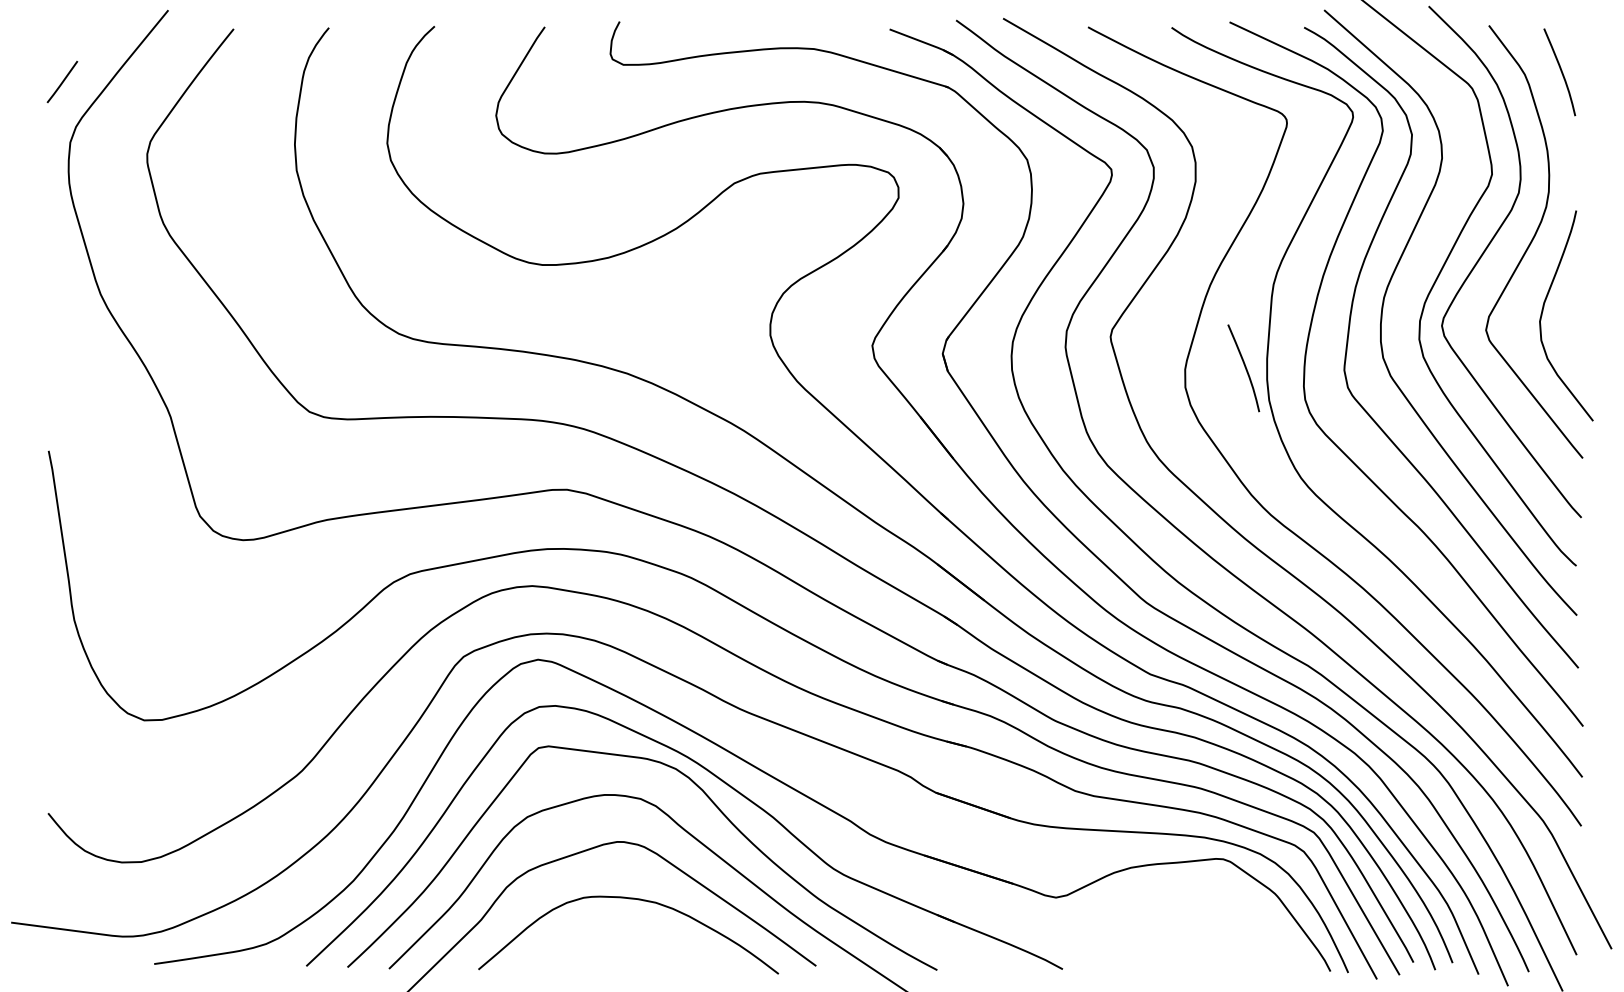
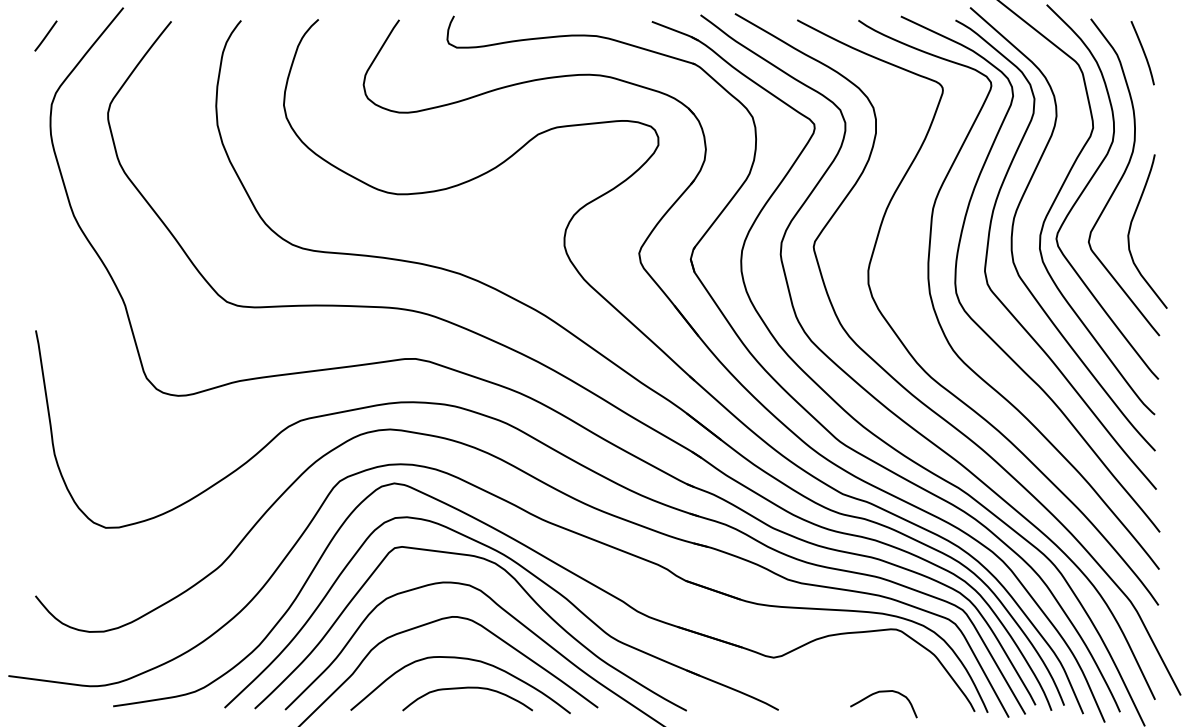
line: (62, 81) -> (45, 35), moved
curve: (1244, 367) -> (911, 269), removed
curve: (638, 939) -> (467, 688), added
curve: (1206, 944) -> (883, 692), added

